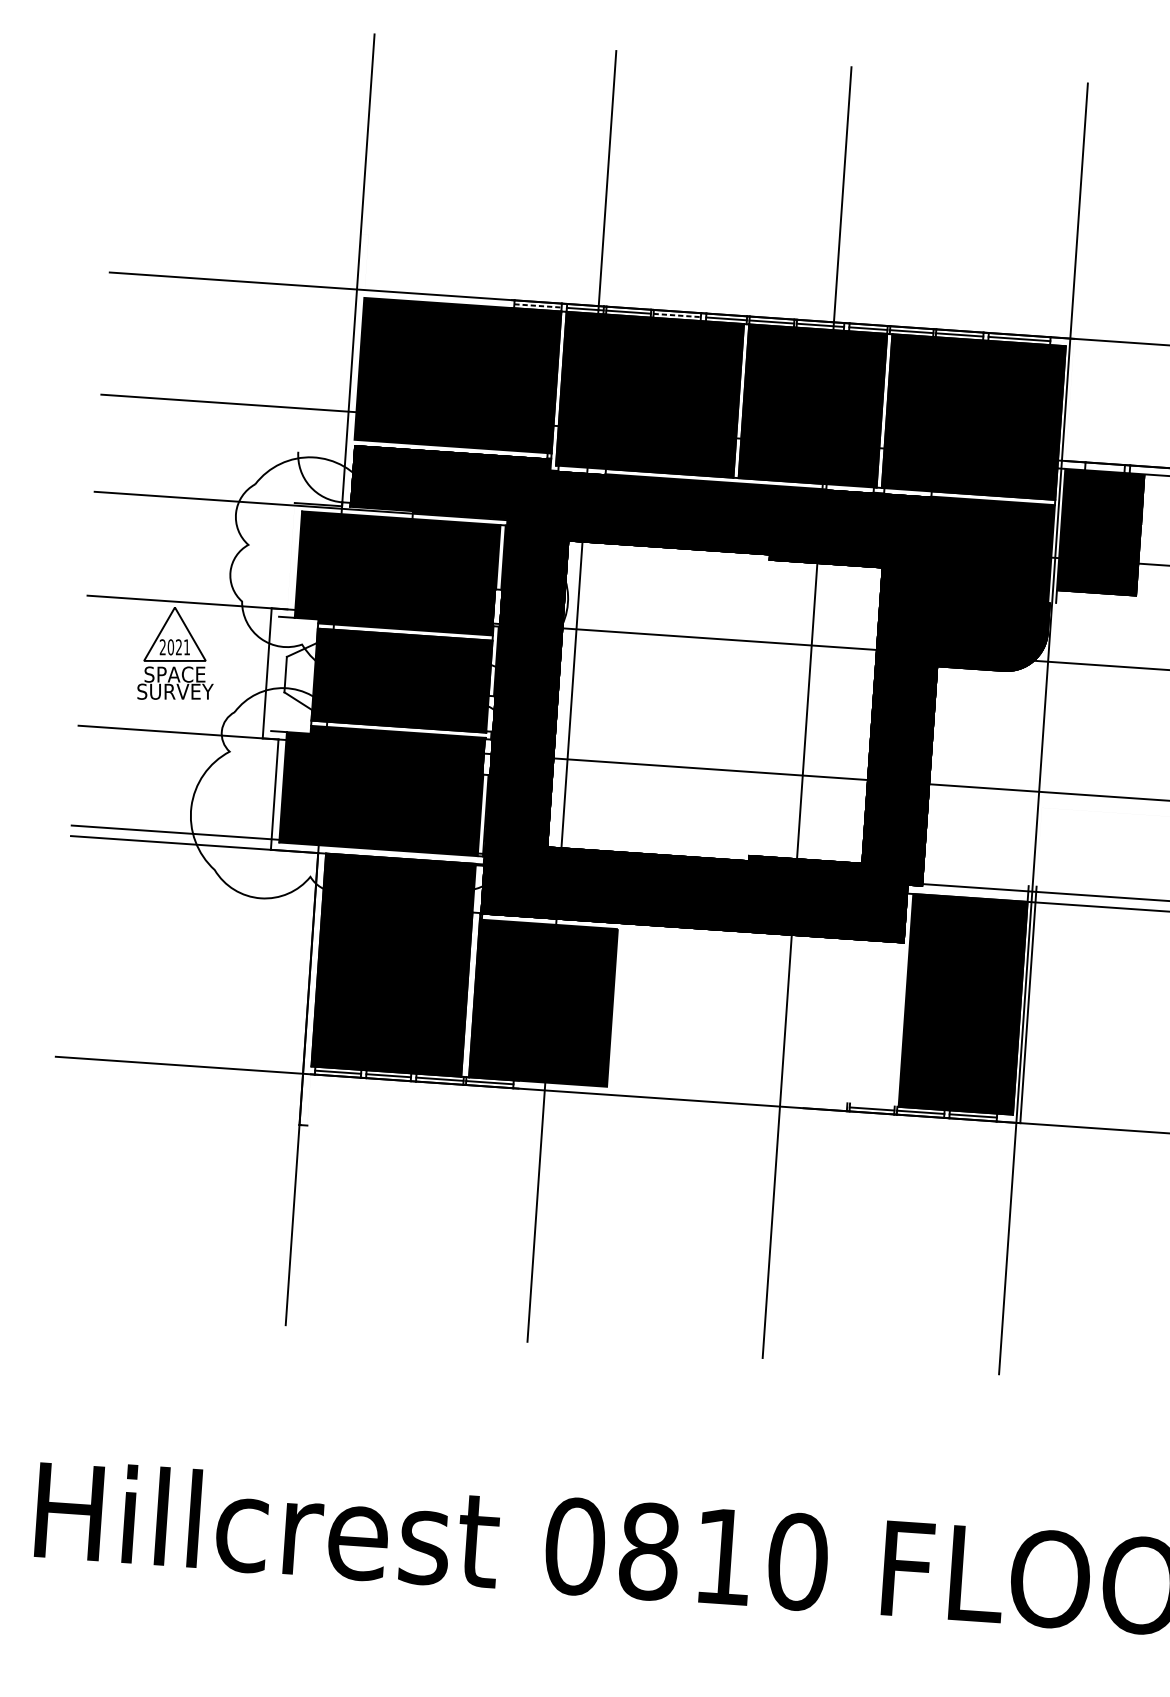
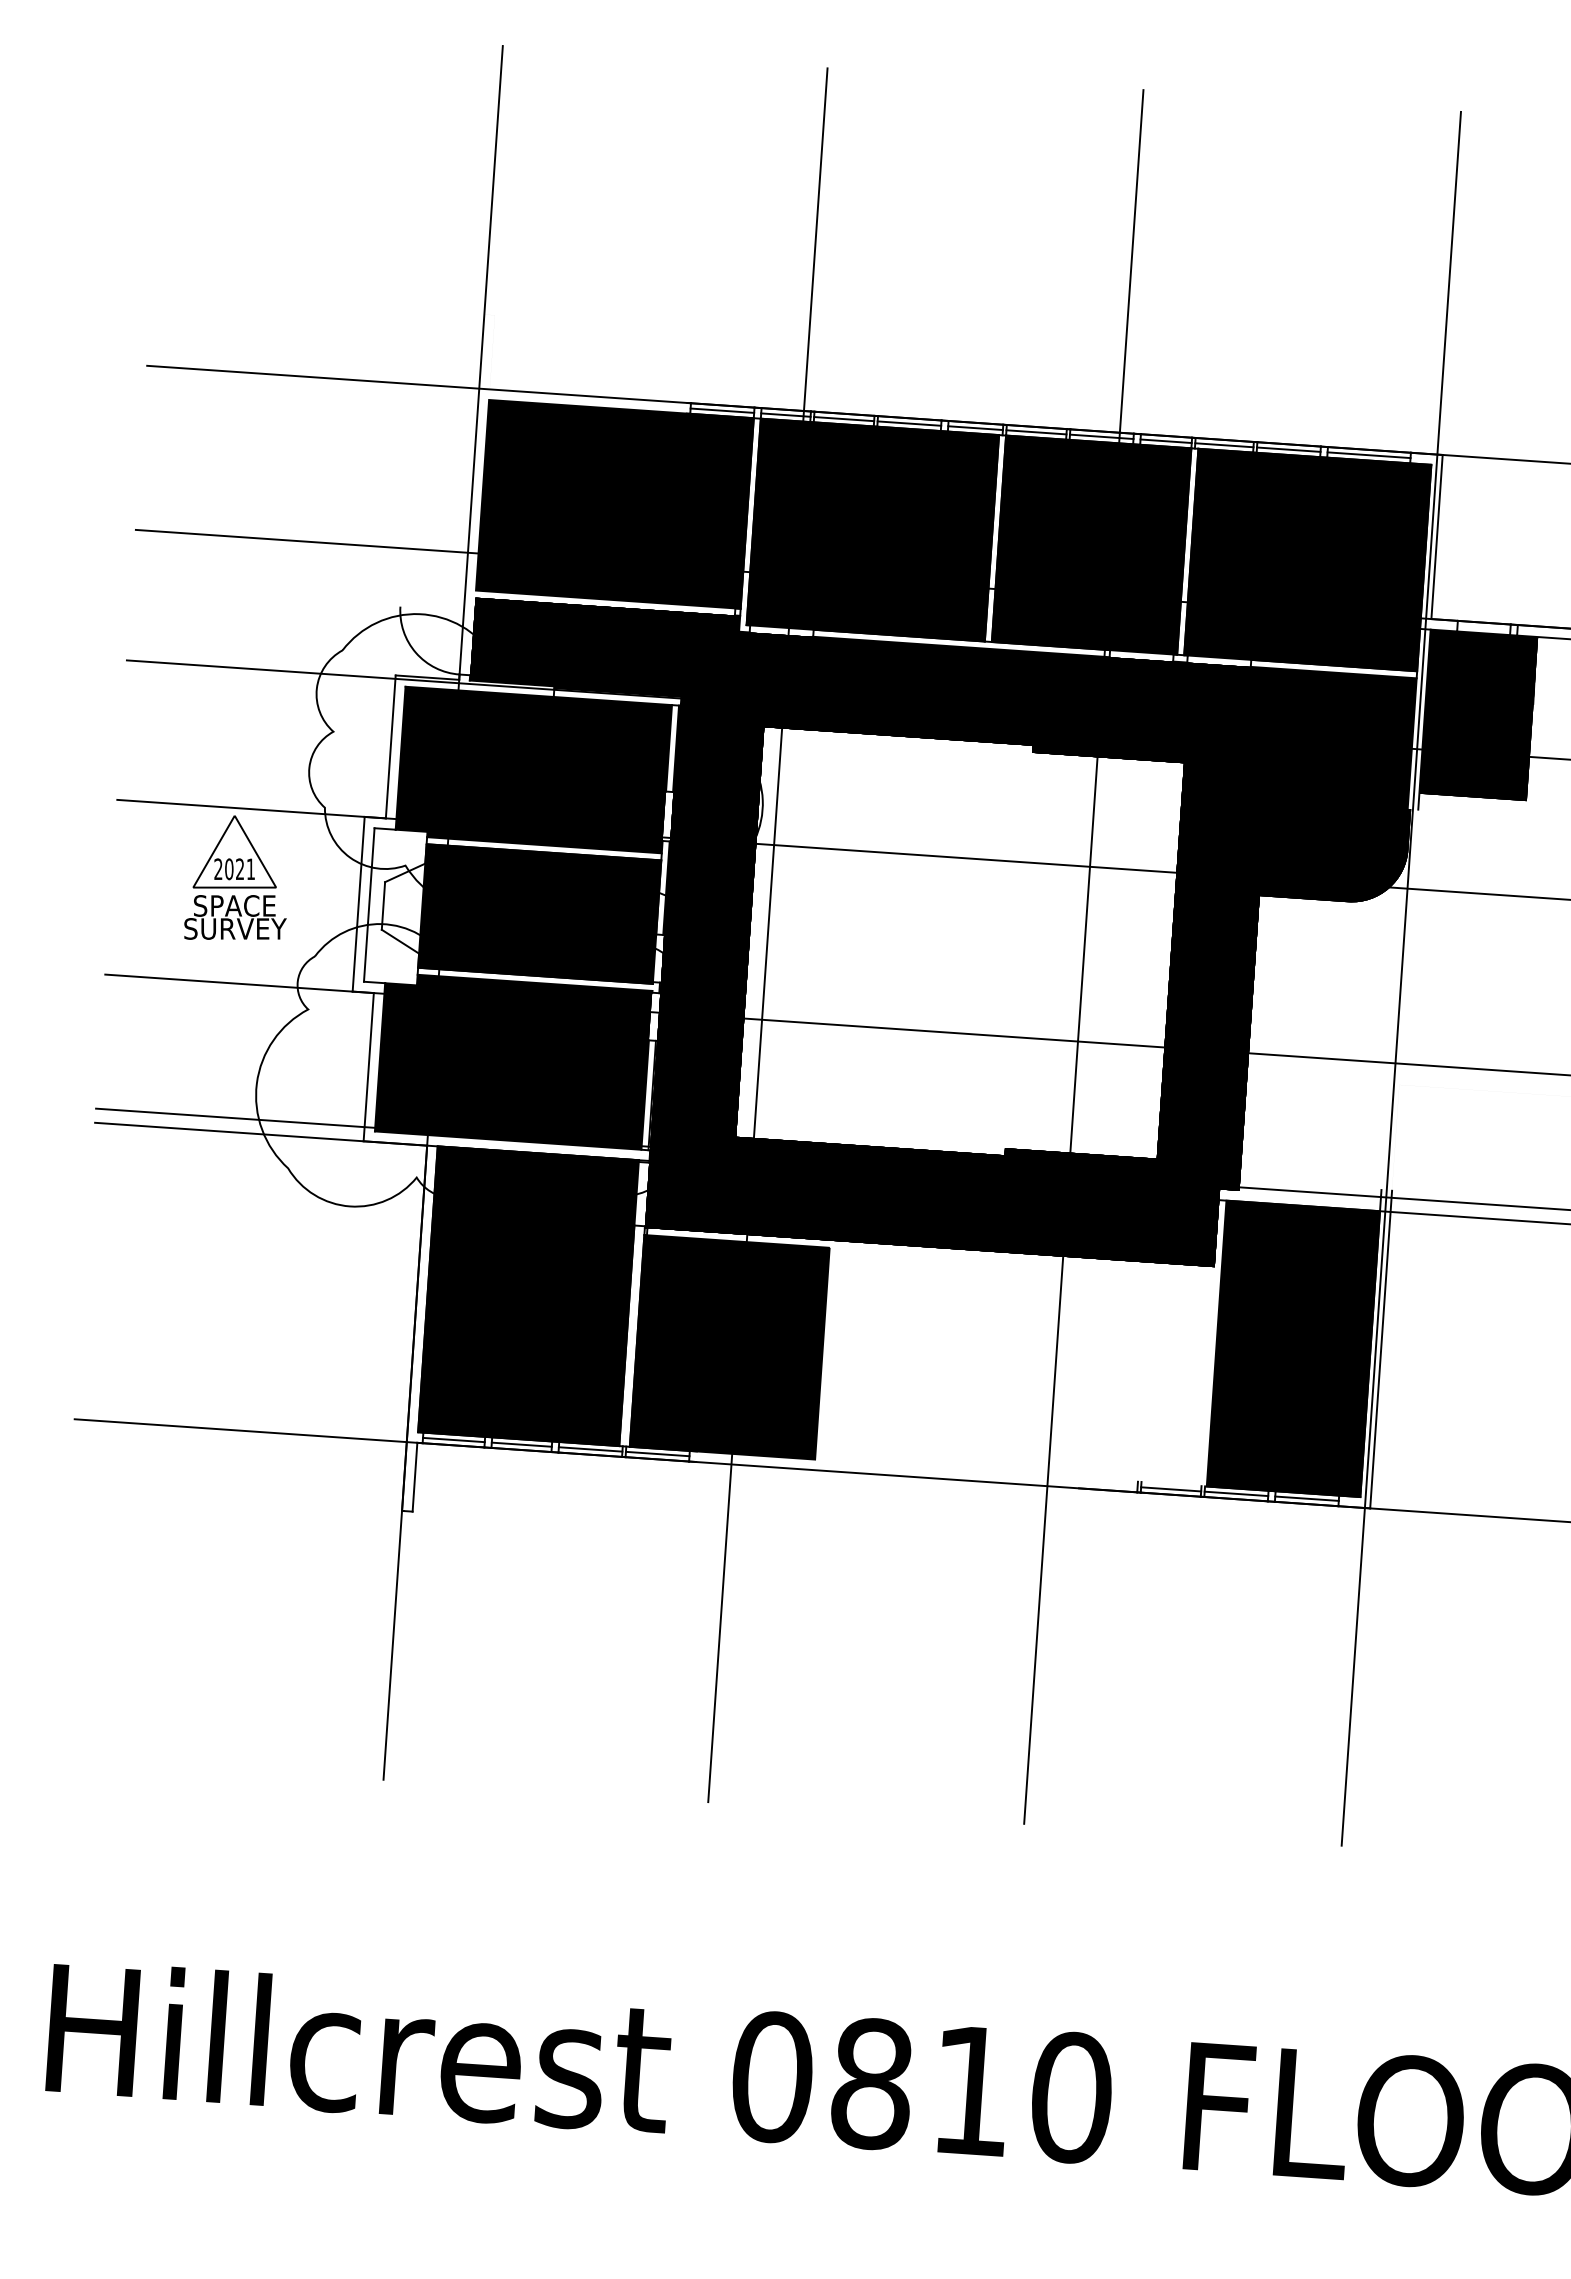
line: (538, 305) -> (722, 410), dashed -> solid
line: (677, 315) -> (909, 423), dashed -> solid
line: (1069, 399) -> (1436, 536), added
line: (290, 555) -> (390, 746), added
line: (274, 673) -> (368, 904), added
line: (308, 1099) -> (414, 1476), added

